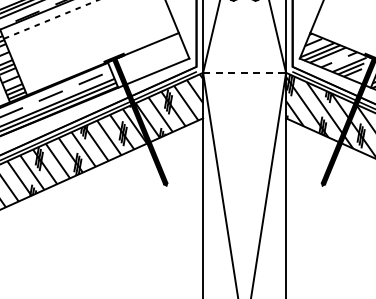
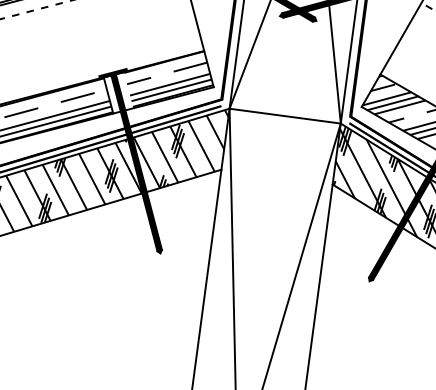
hatch: (155, 56) -> (168, 78), added
line: (245, 72) -> (286, 115), dashed -> solid

